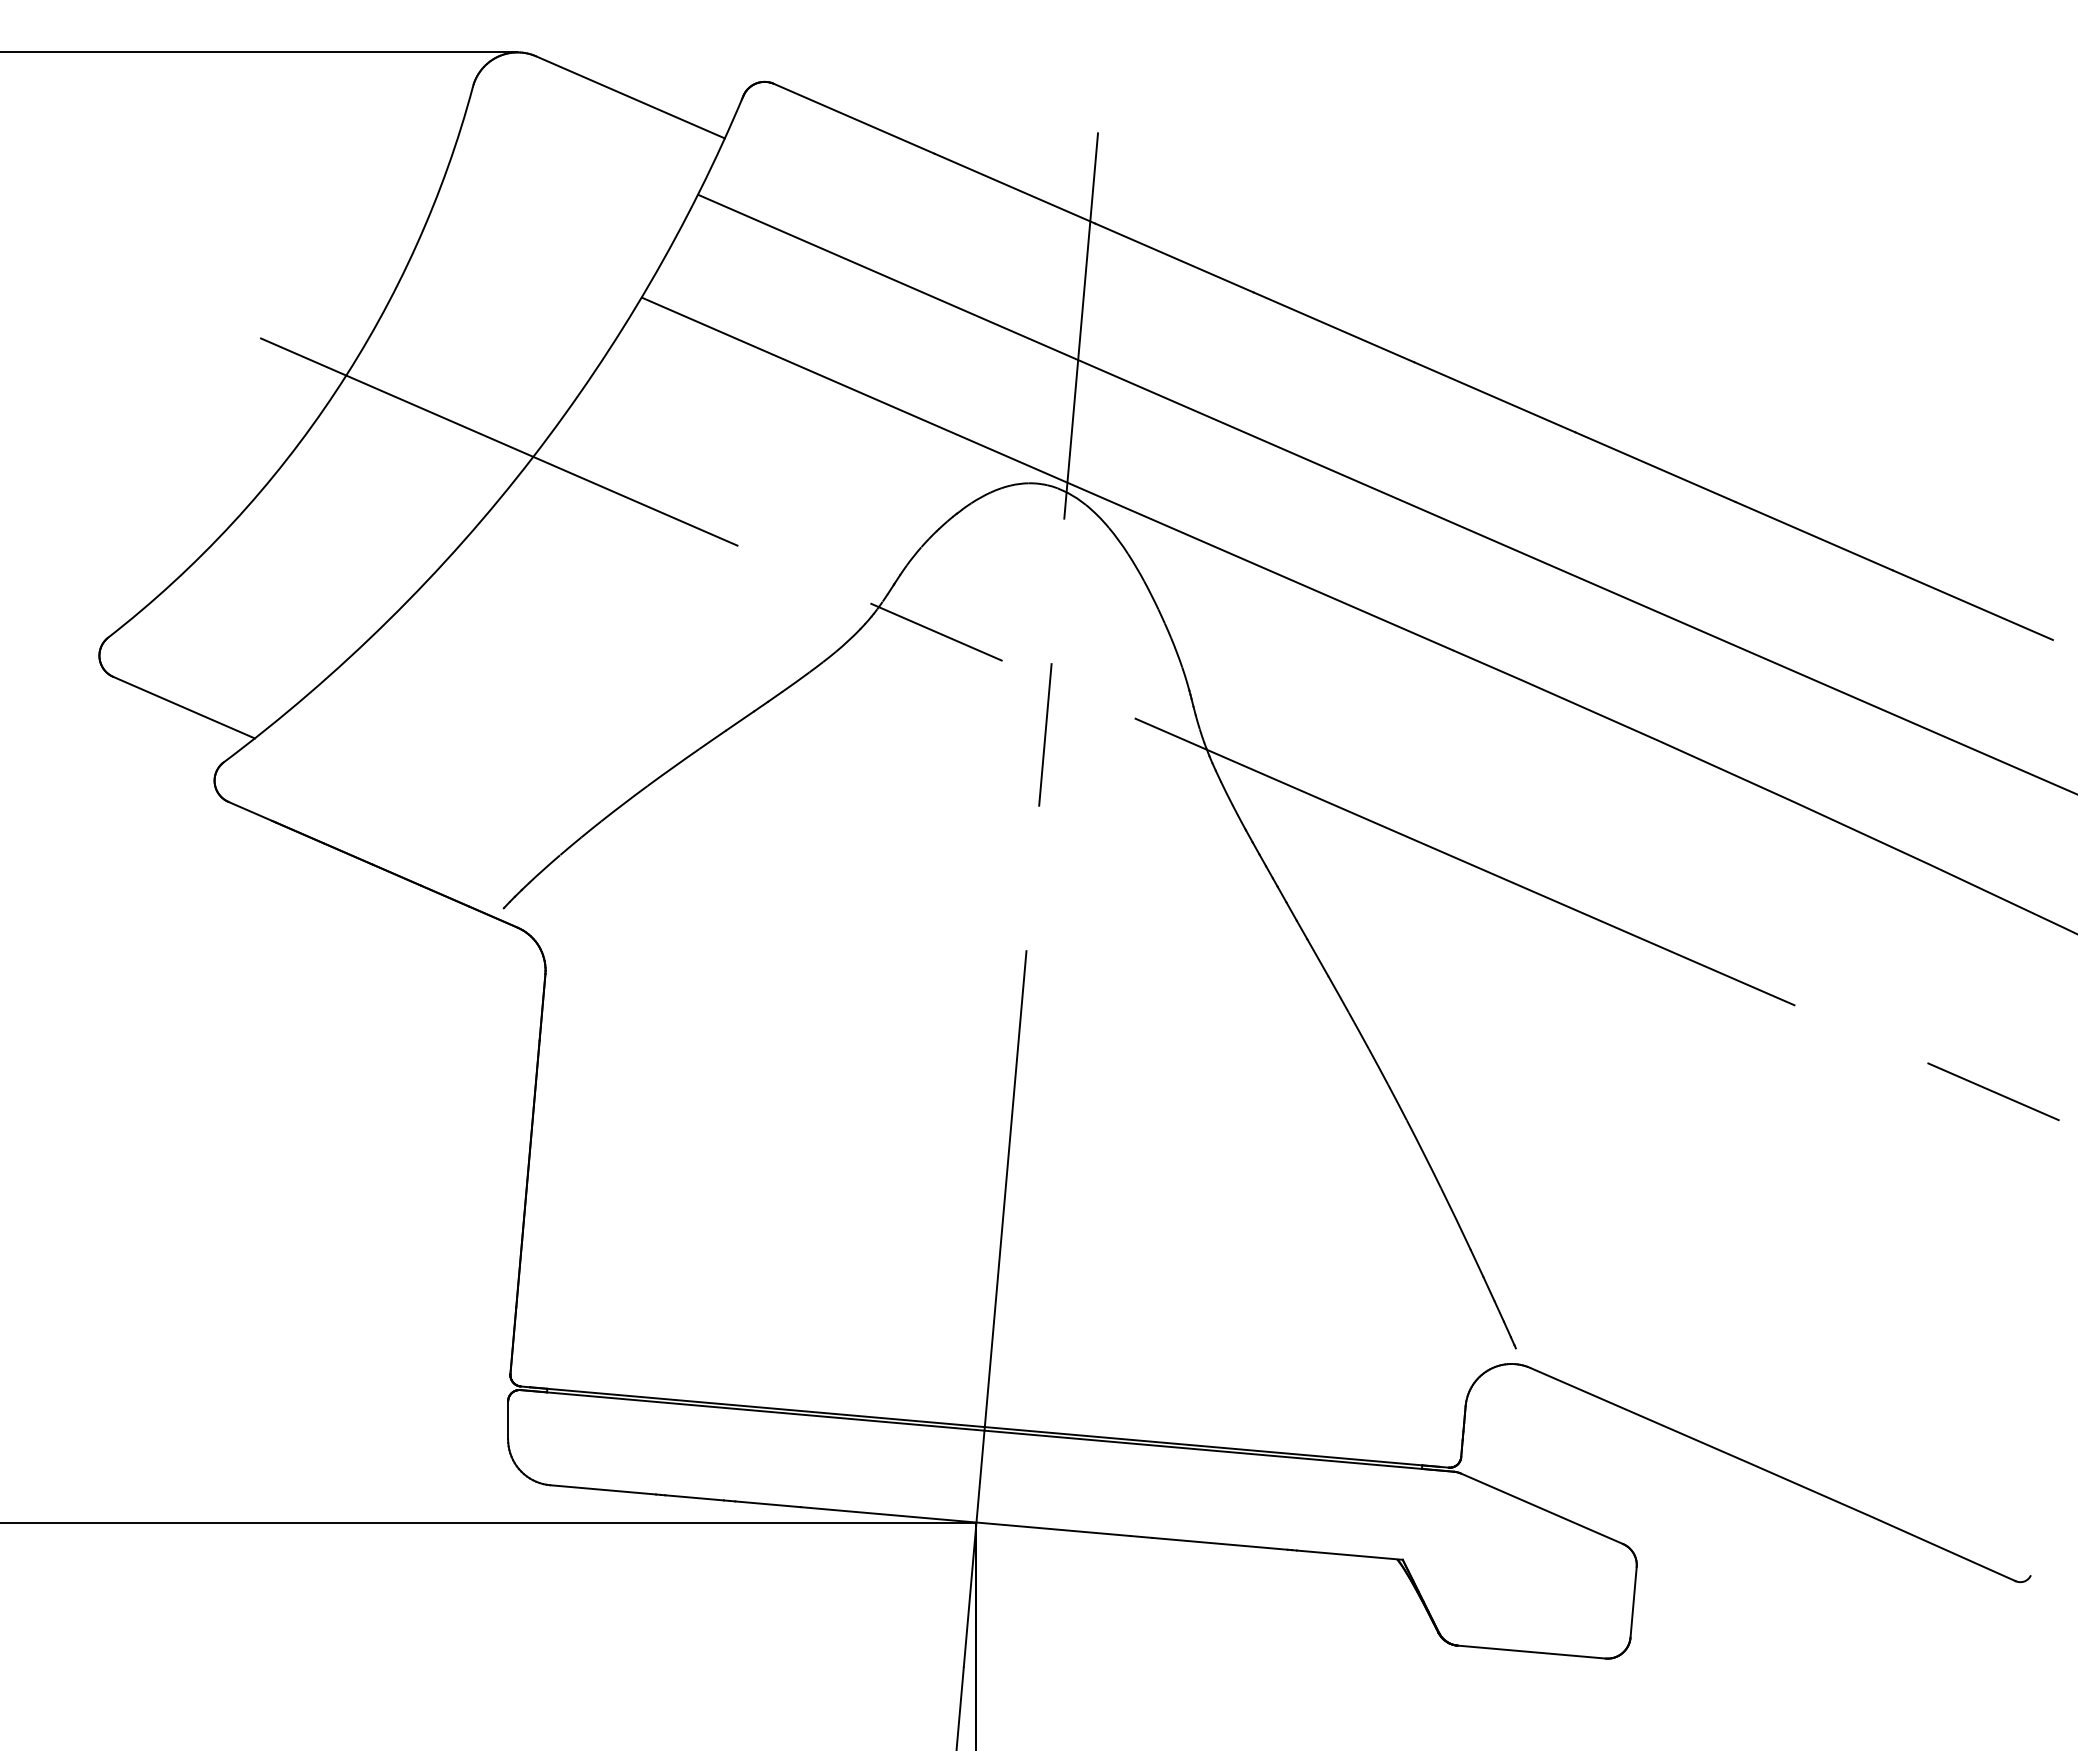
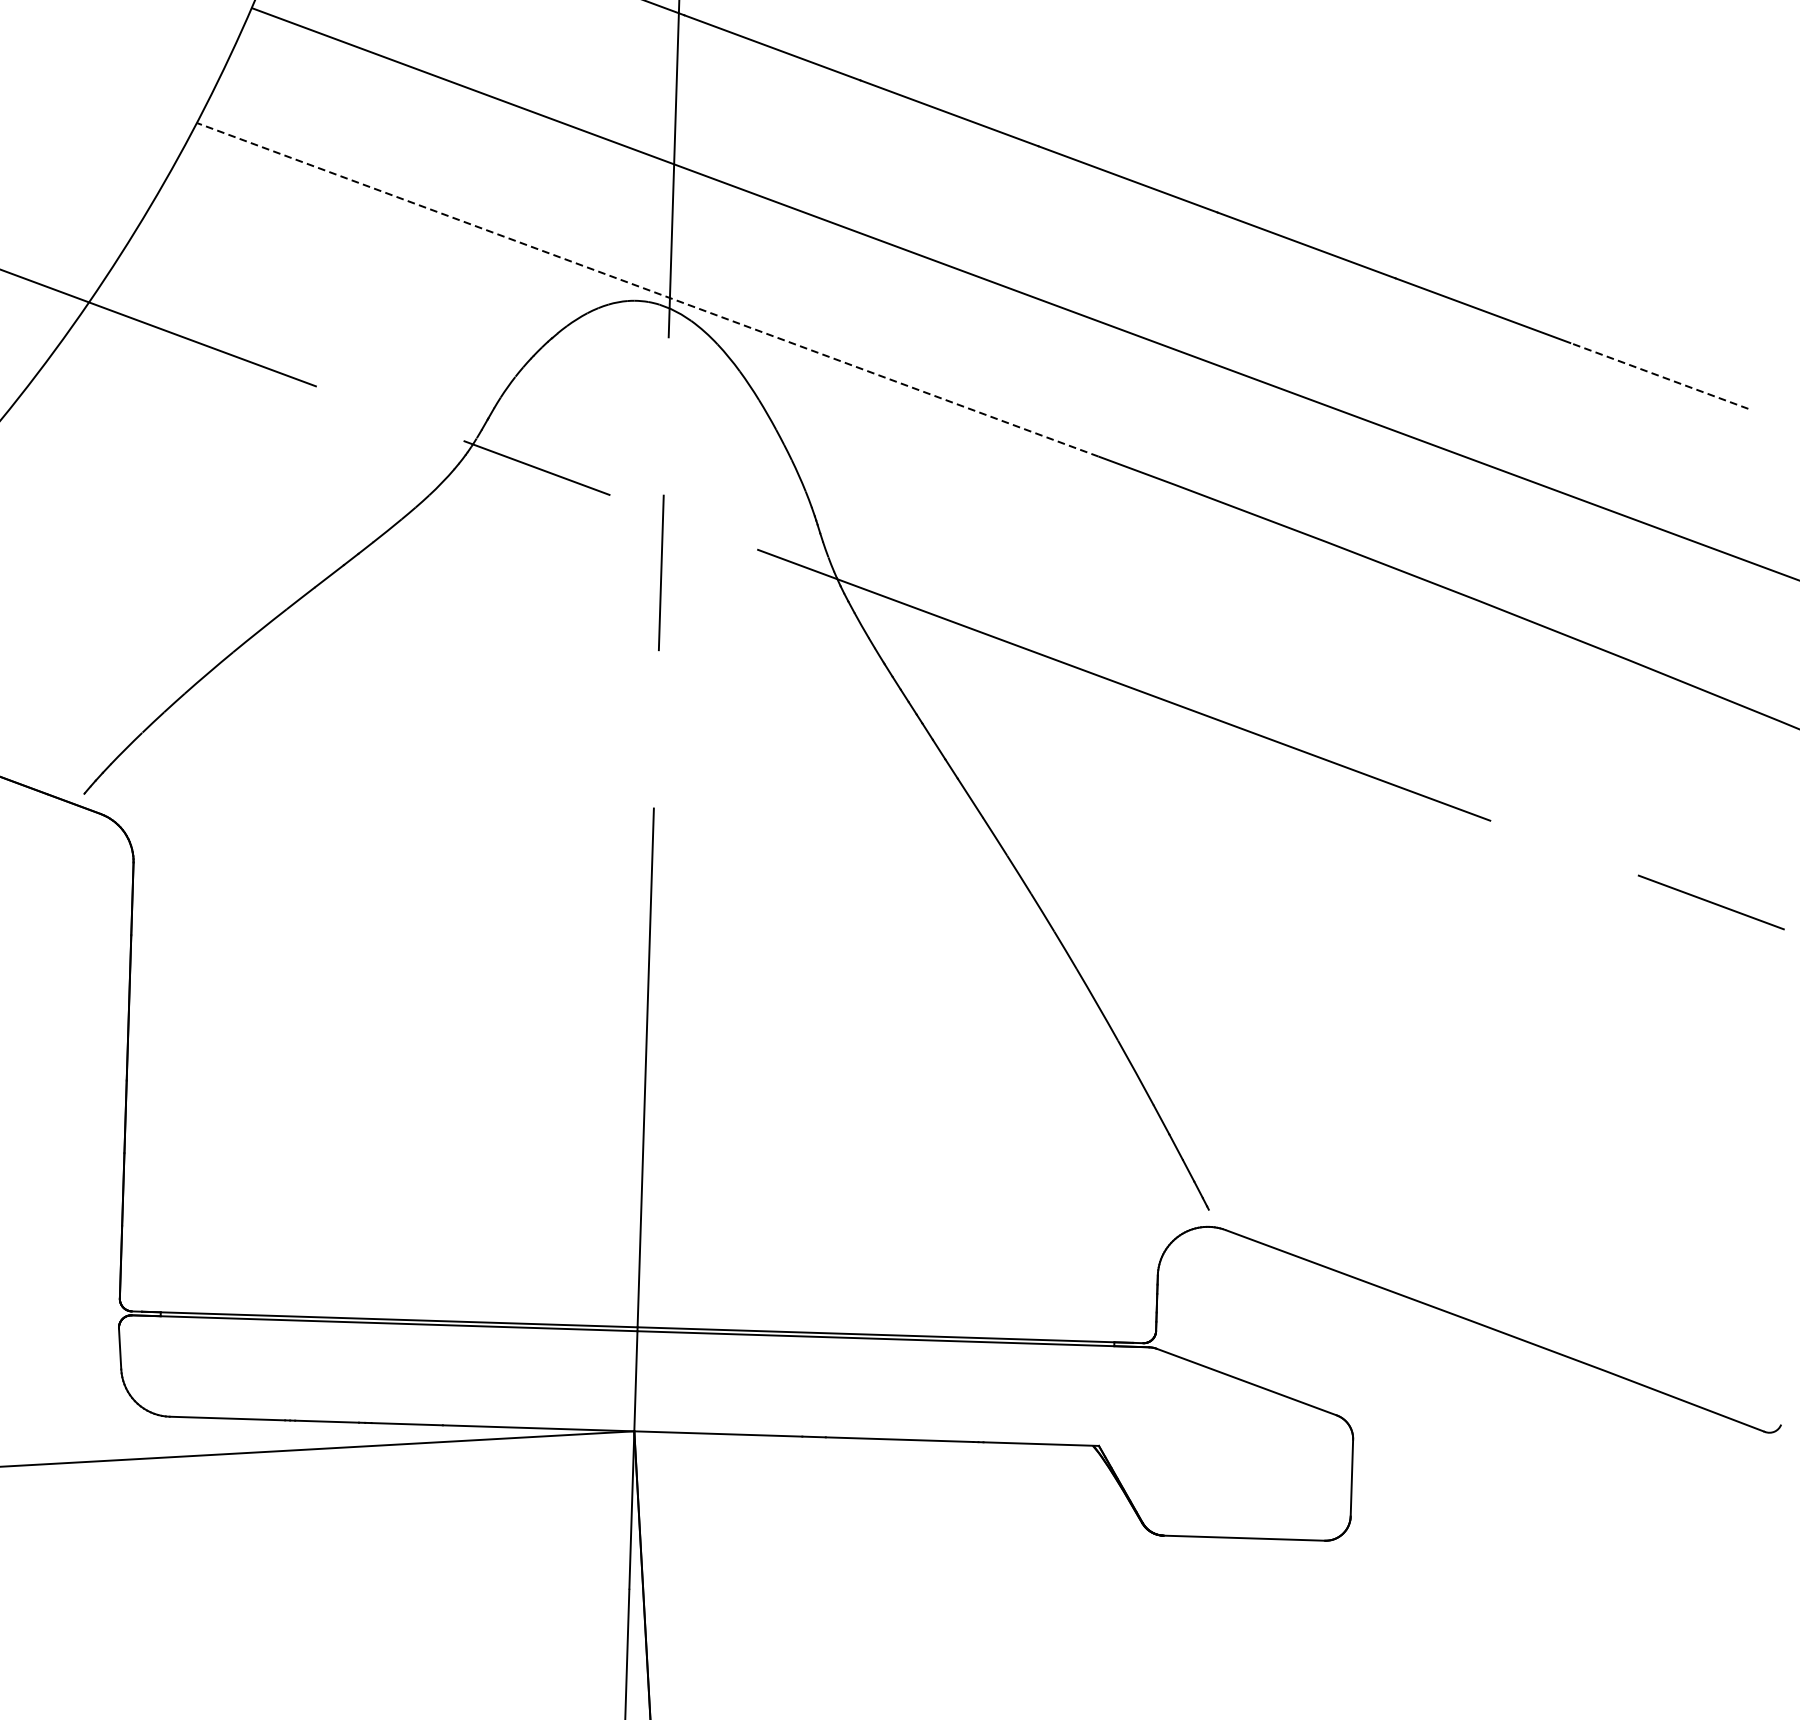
line: (1047, 473) -> (647, 289), solid -> dashed
line: (1972, 604) -> (1658, 375), solid -> dashed

